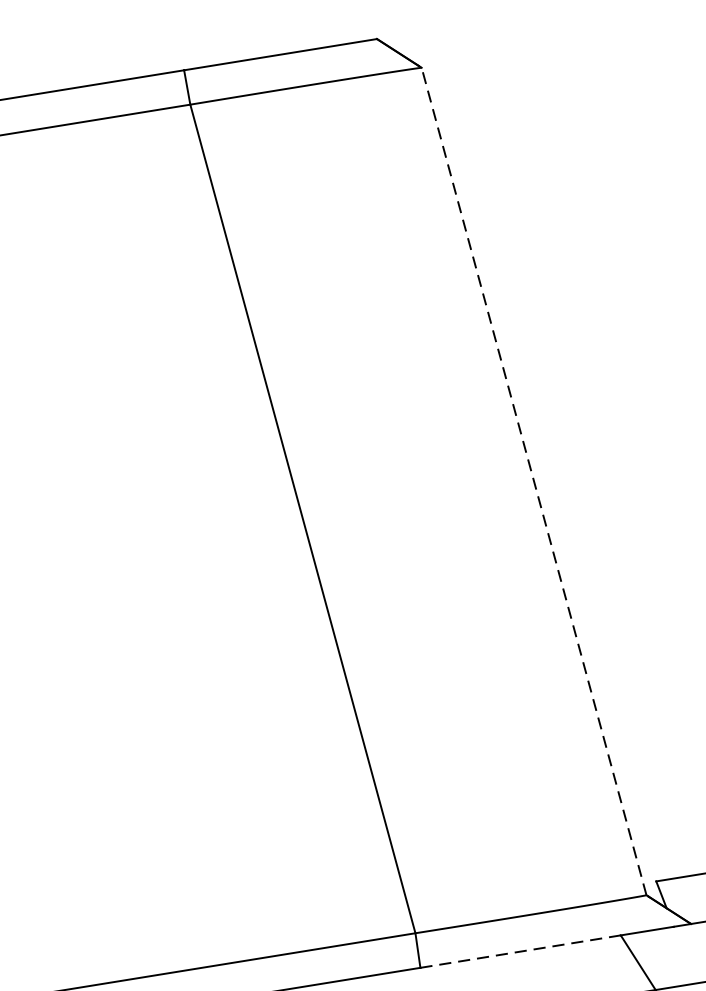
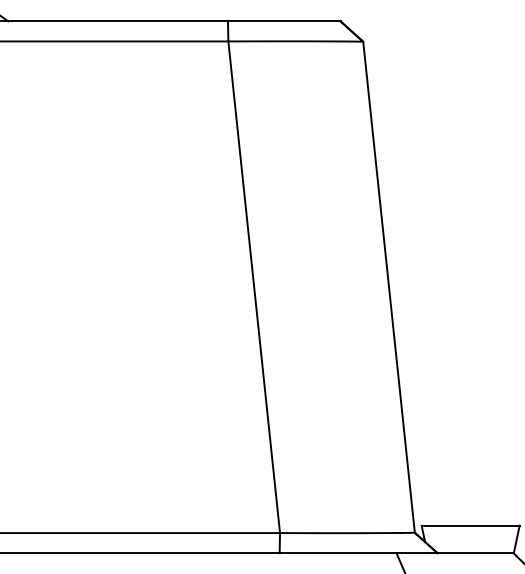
line: (534, 481) -> (389, 287), dashed -> solid
line: (521, 952) -> (338, 553), dashed -> solid

